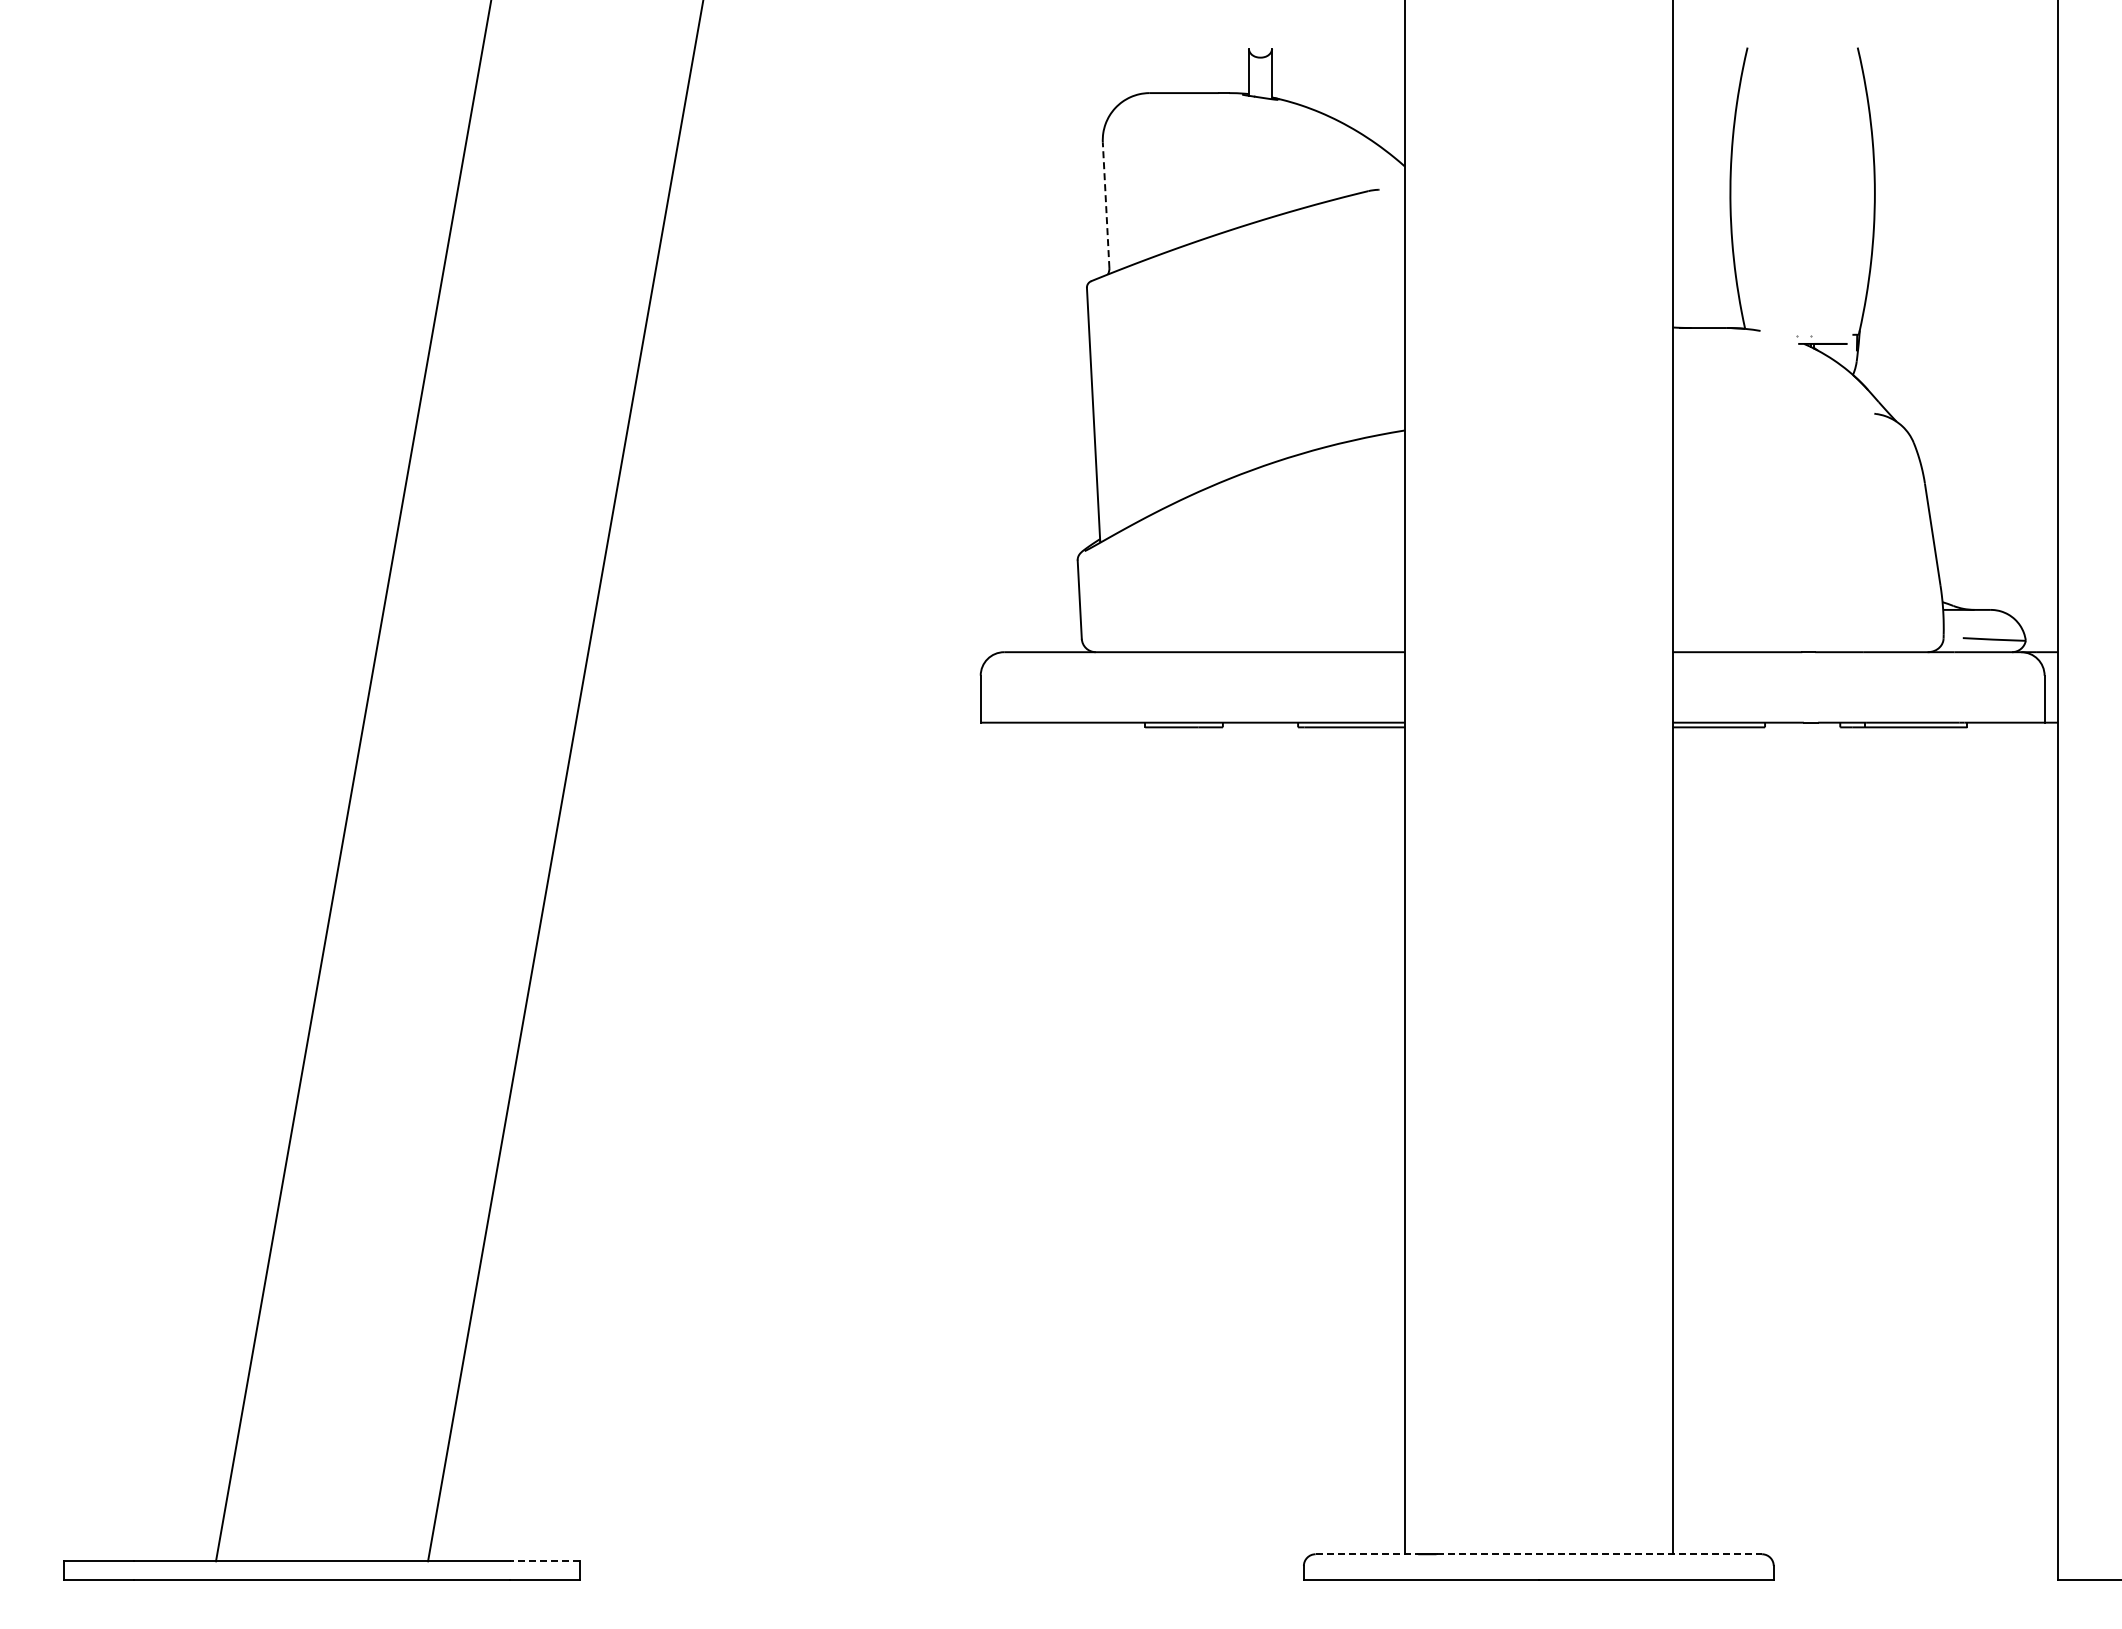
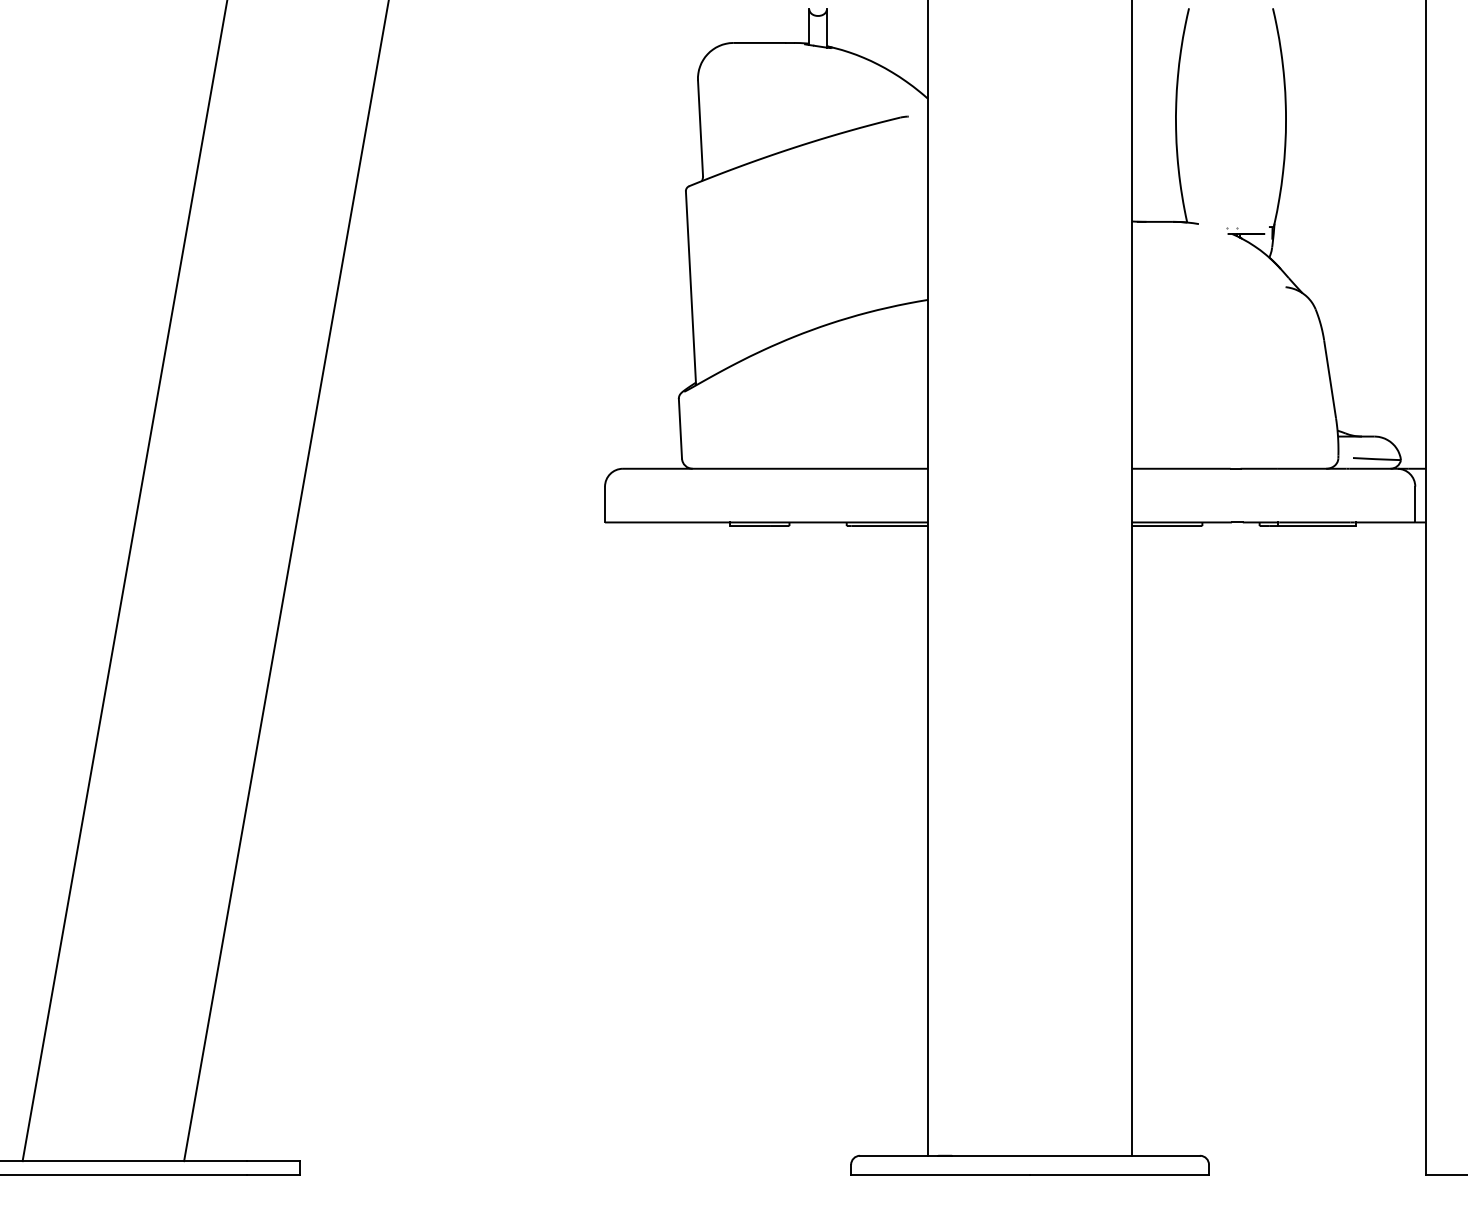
line: (1106, 205) -> (700, 128), dashed -> solid
line: (1367, 1554) -> (899, 1155), dashed -> solid
line: (1599, 1554) -> (1076, 1155), dashed -> solid
line: (544, 1561) -> (272, 1161), dashed -> solid

